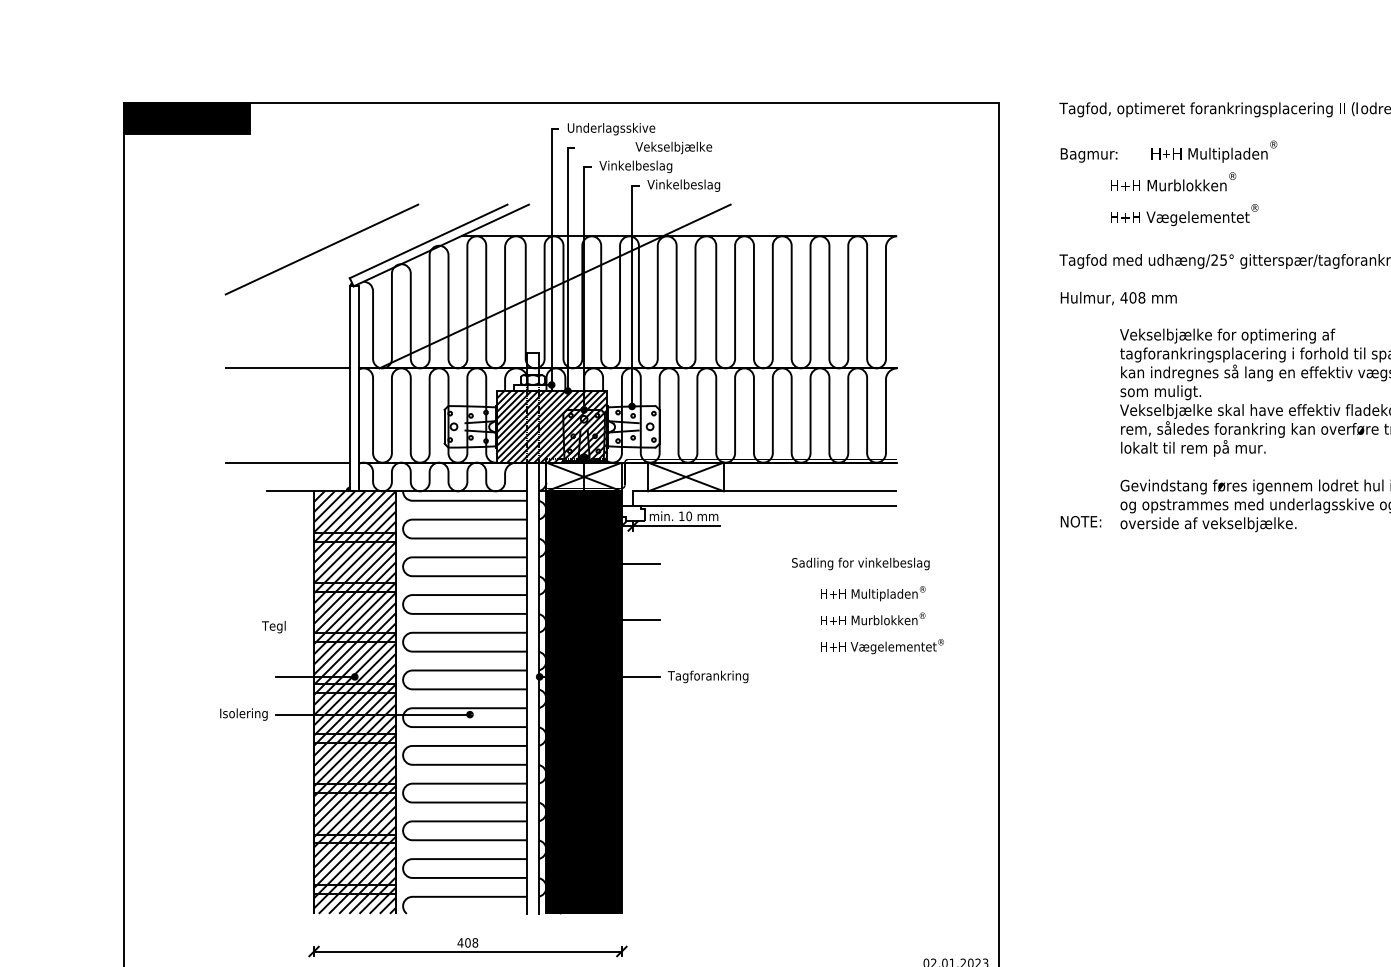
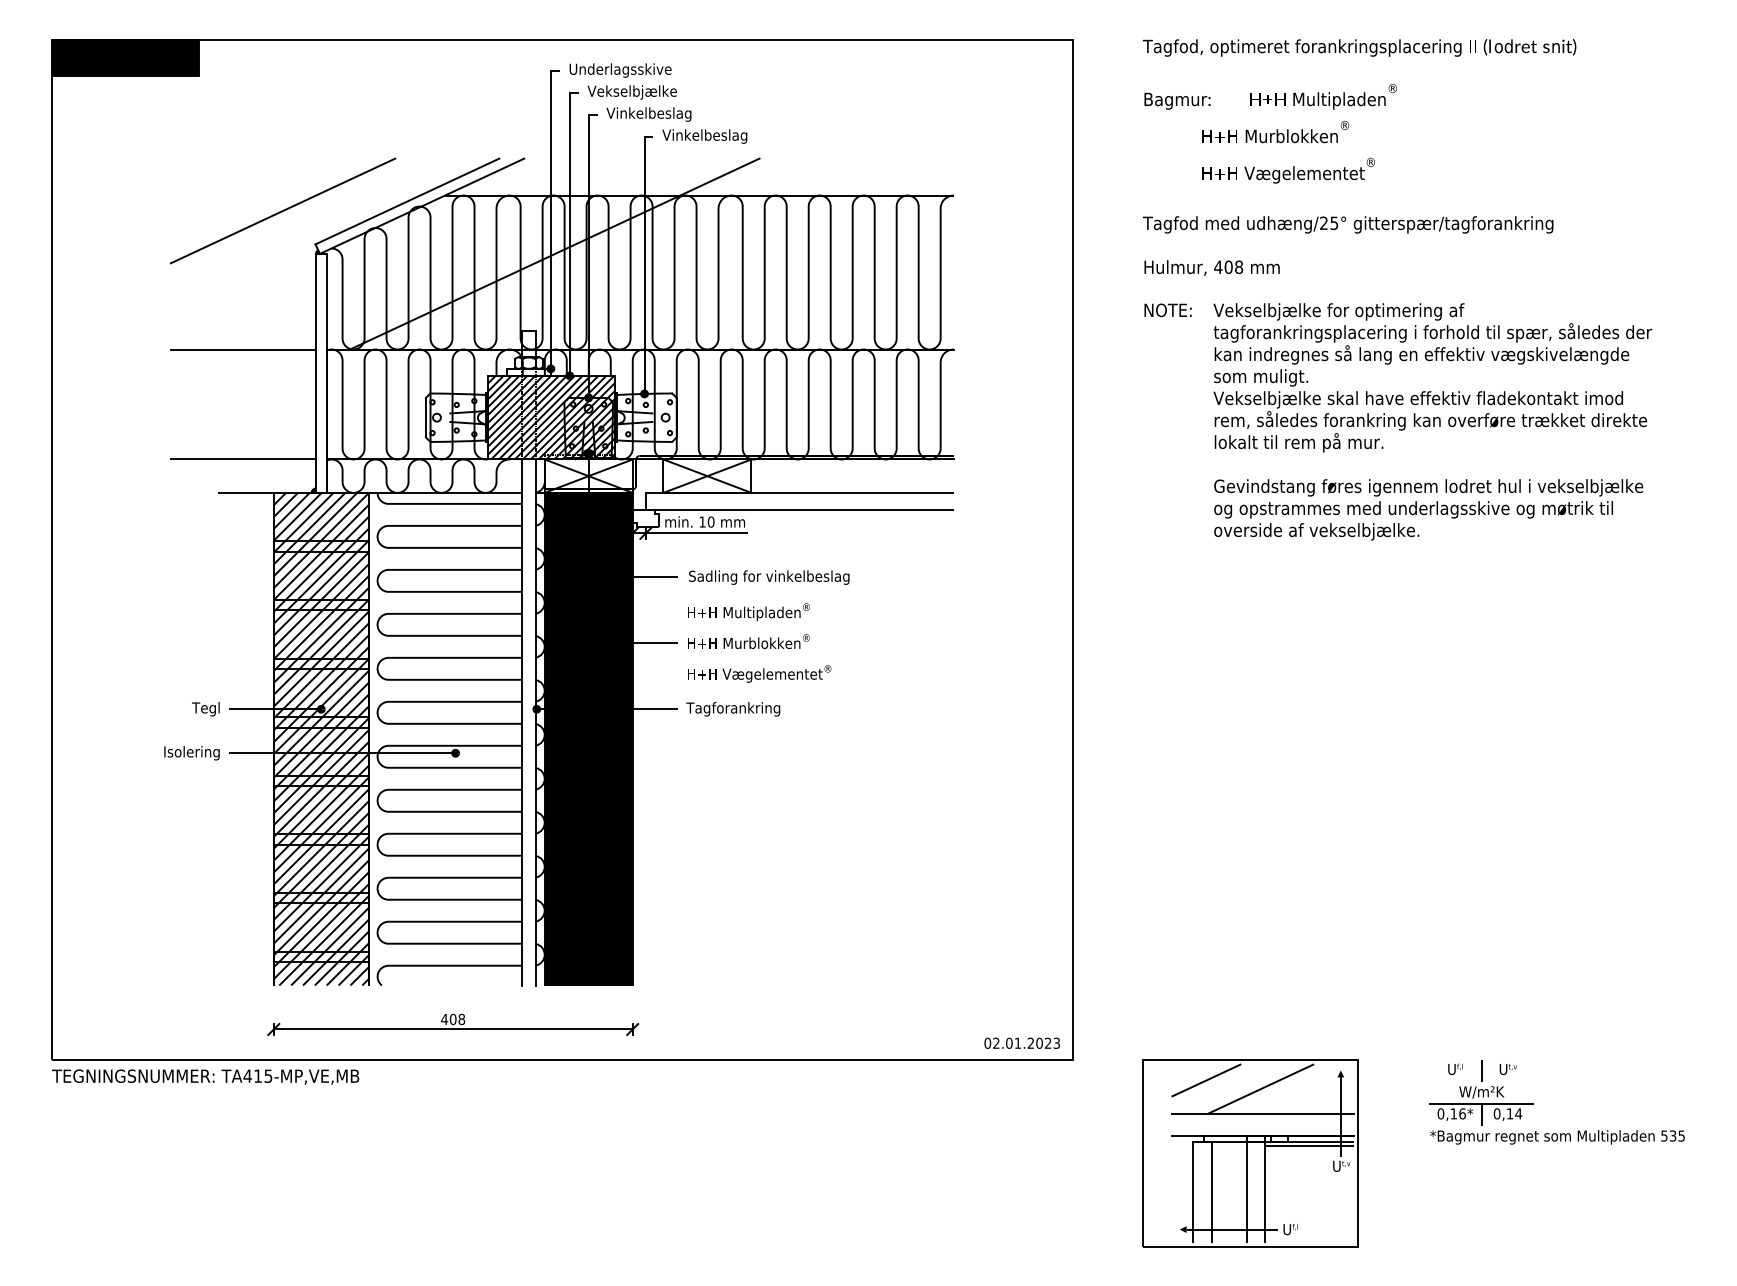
text: (673, 147) -> (631, 92), moved
text: (1080, 521) -> (1167, 310), moved
text: (860, 563) -> (769, 577), moved
text: (882, 619) -> (759, 642), moved
text: (273, 627) -> (205, 709), moved

